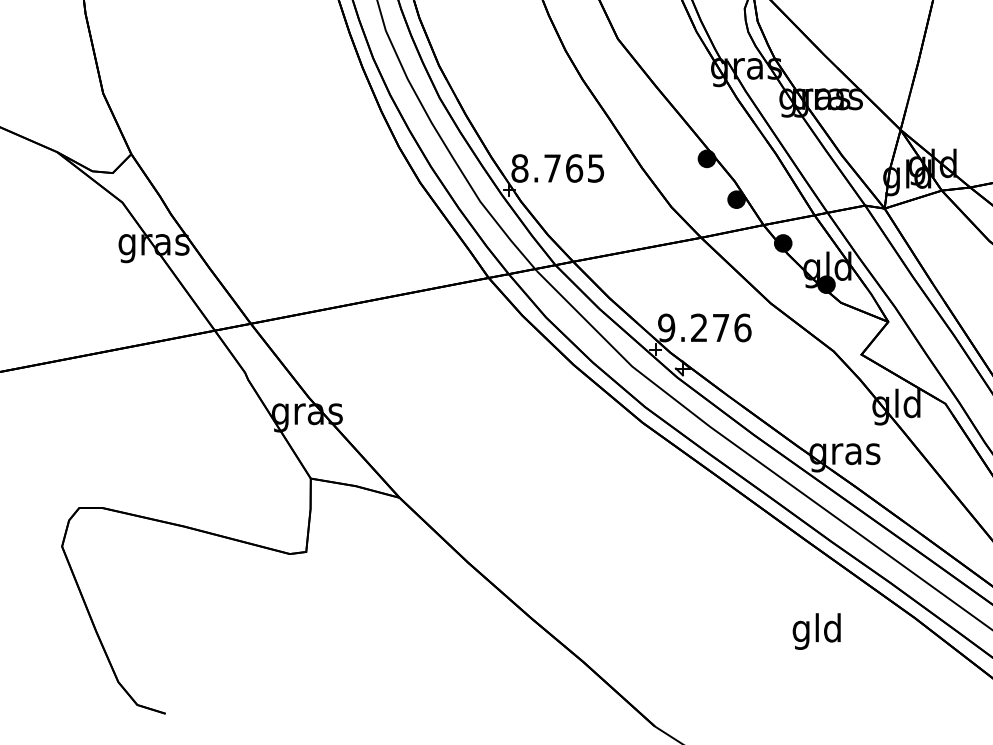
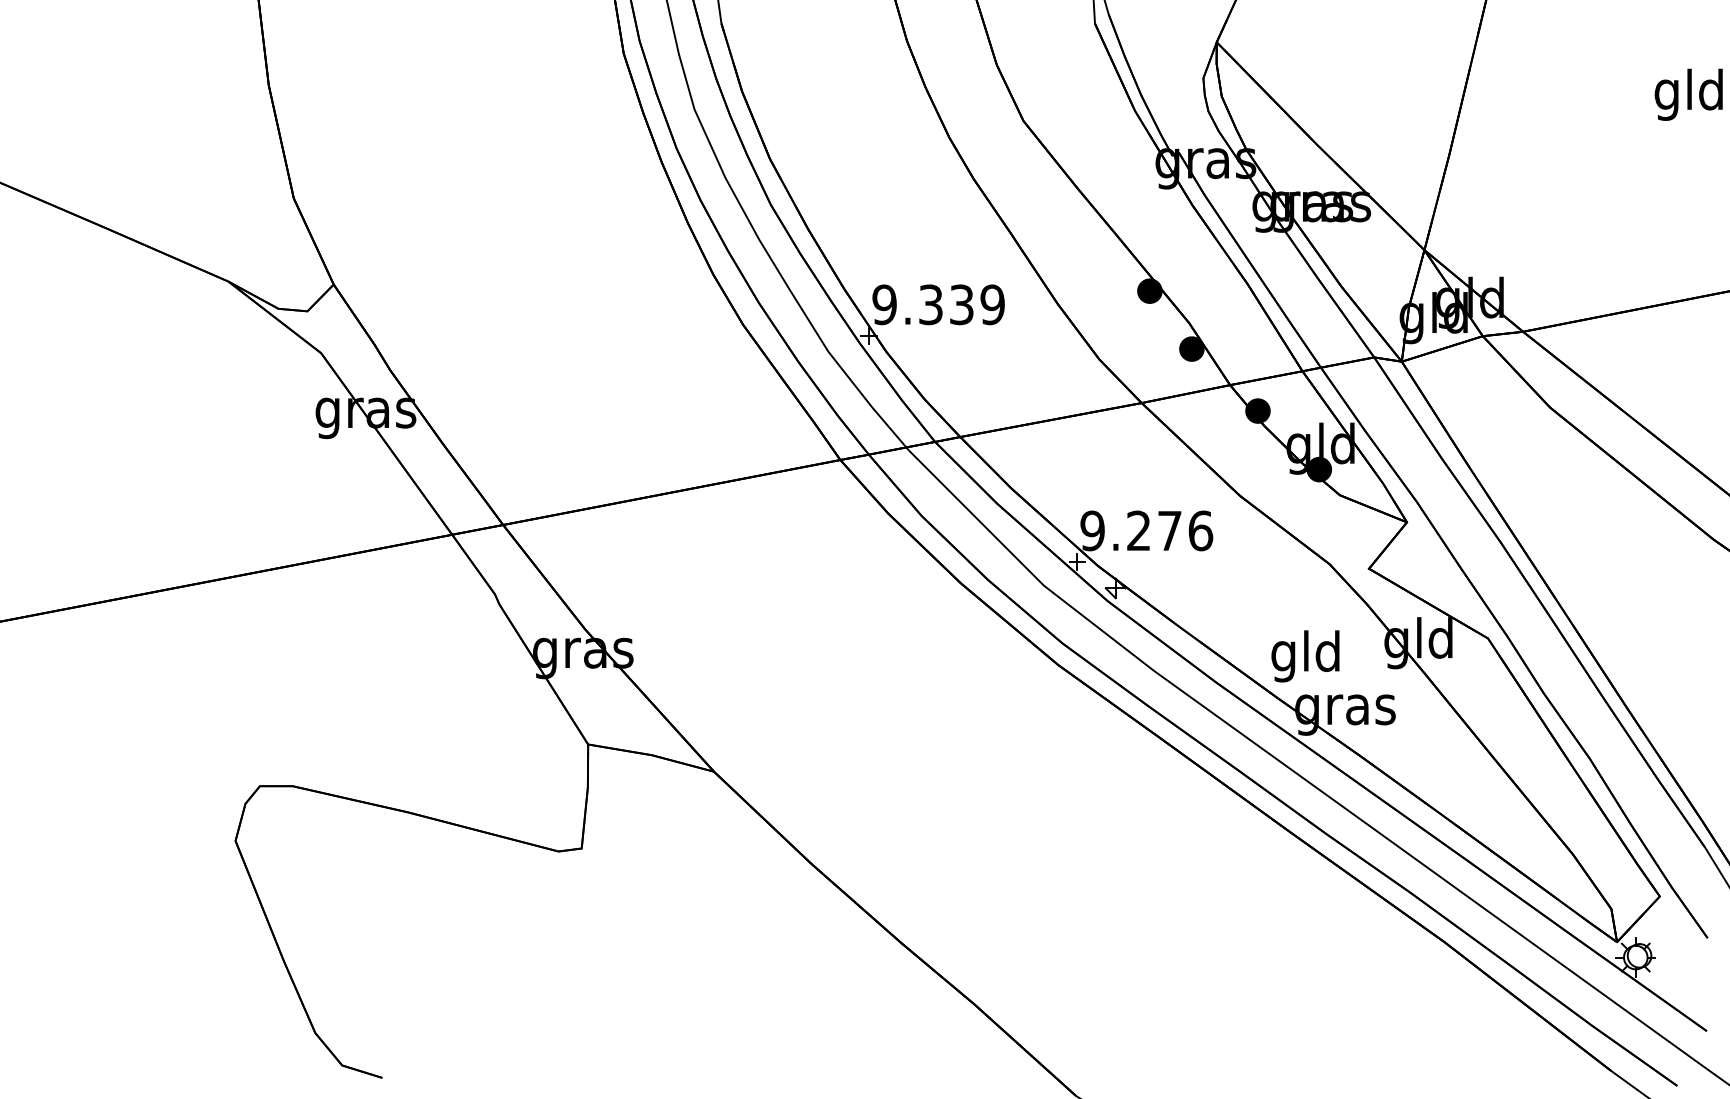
text: (557, 168) -> (938, 304), 8.765 -> 9.339
text: (816, 631) -> (1305, 656), moved

